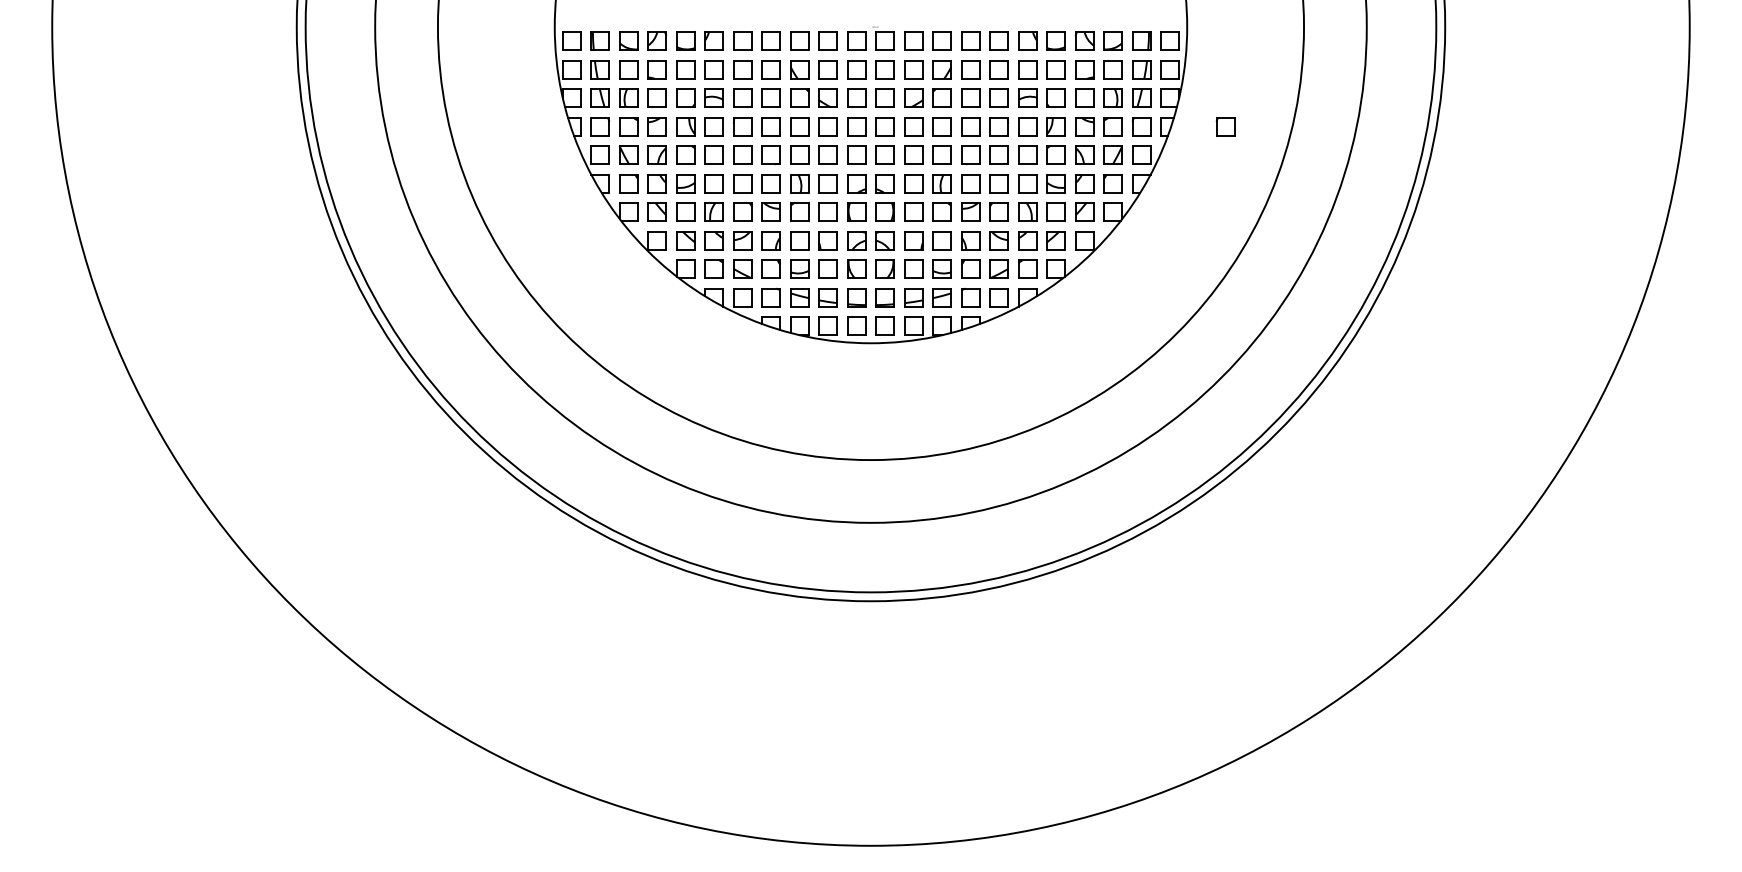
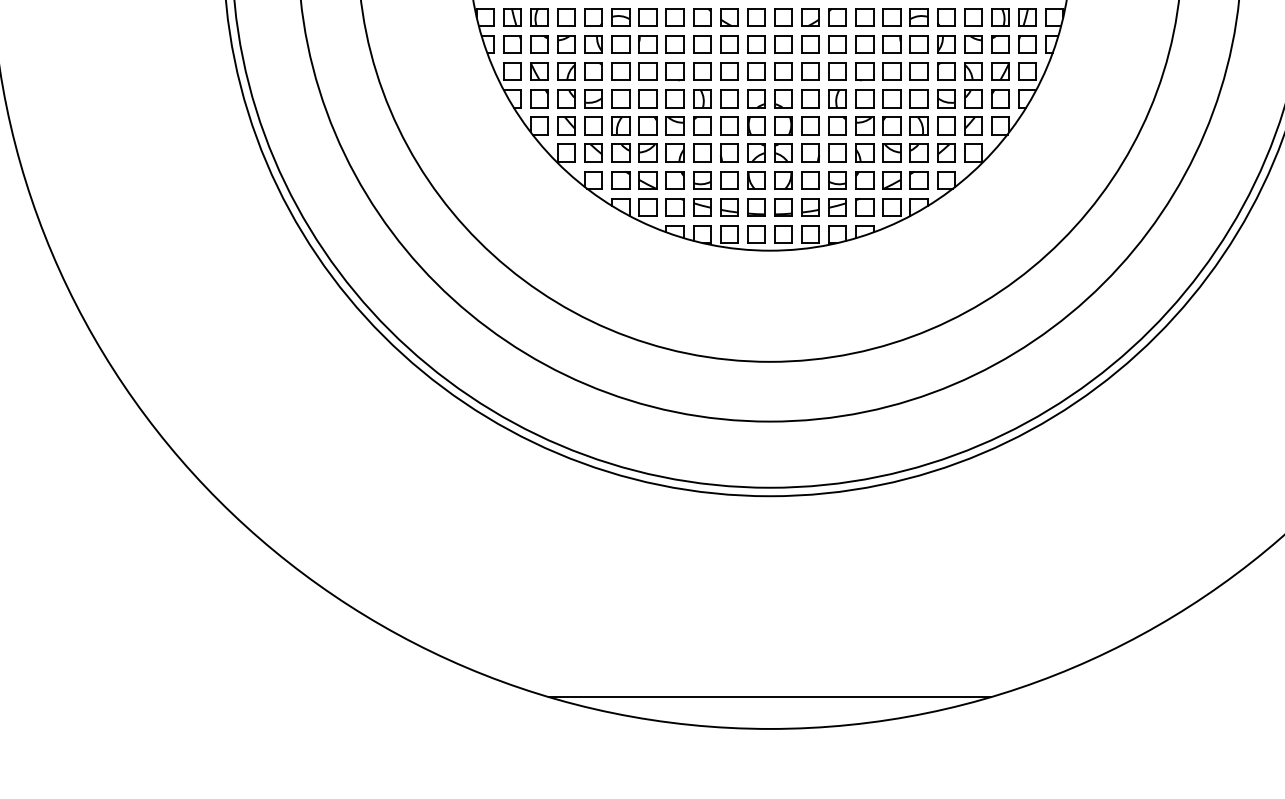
part: (1225, 126) -> (1107, 44), removed
line: (870, 812) -> (769, 697), added

